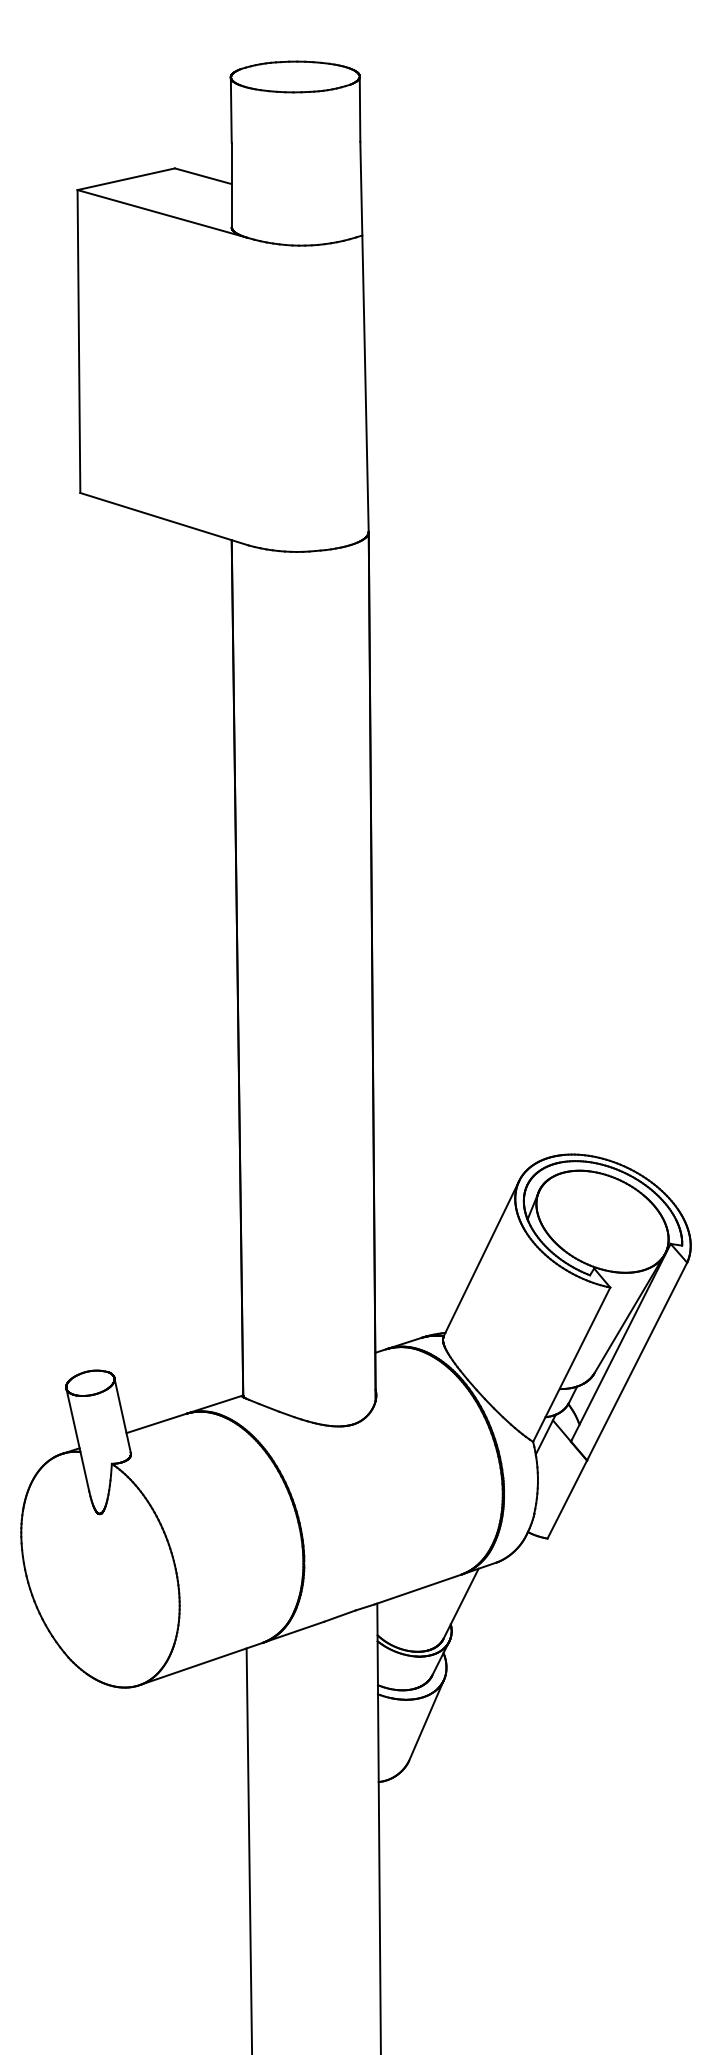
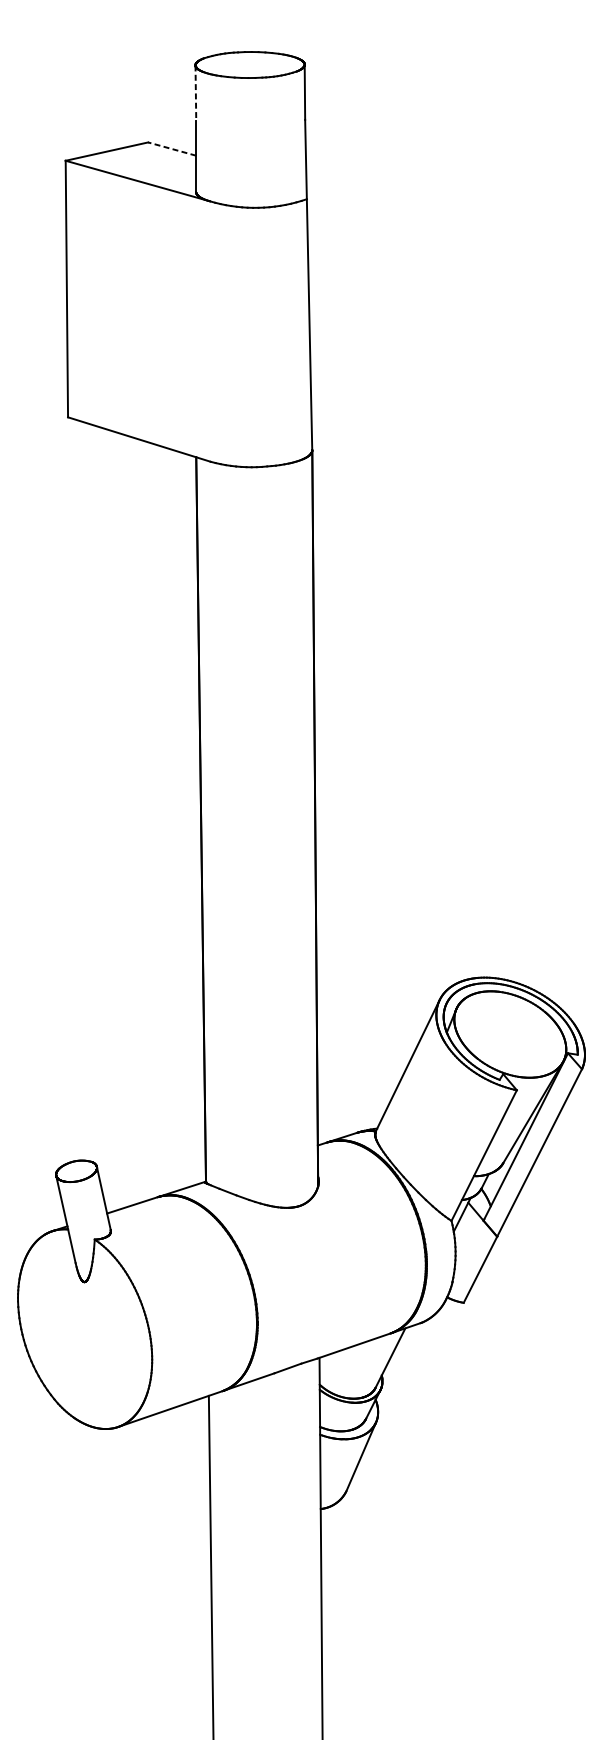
line: (231, 110) -> (196, 93), solid -> dashed
line: (202, 176) -> (171, 149), solid -> dashed

